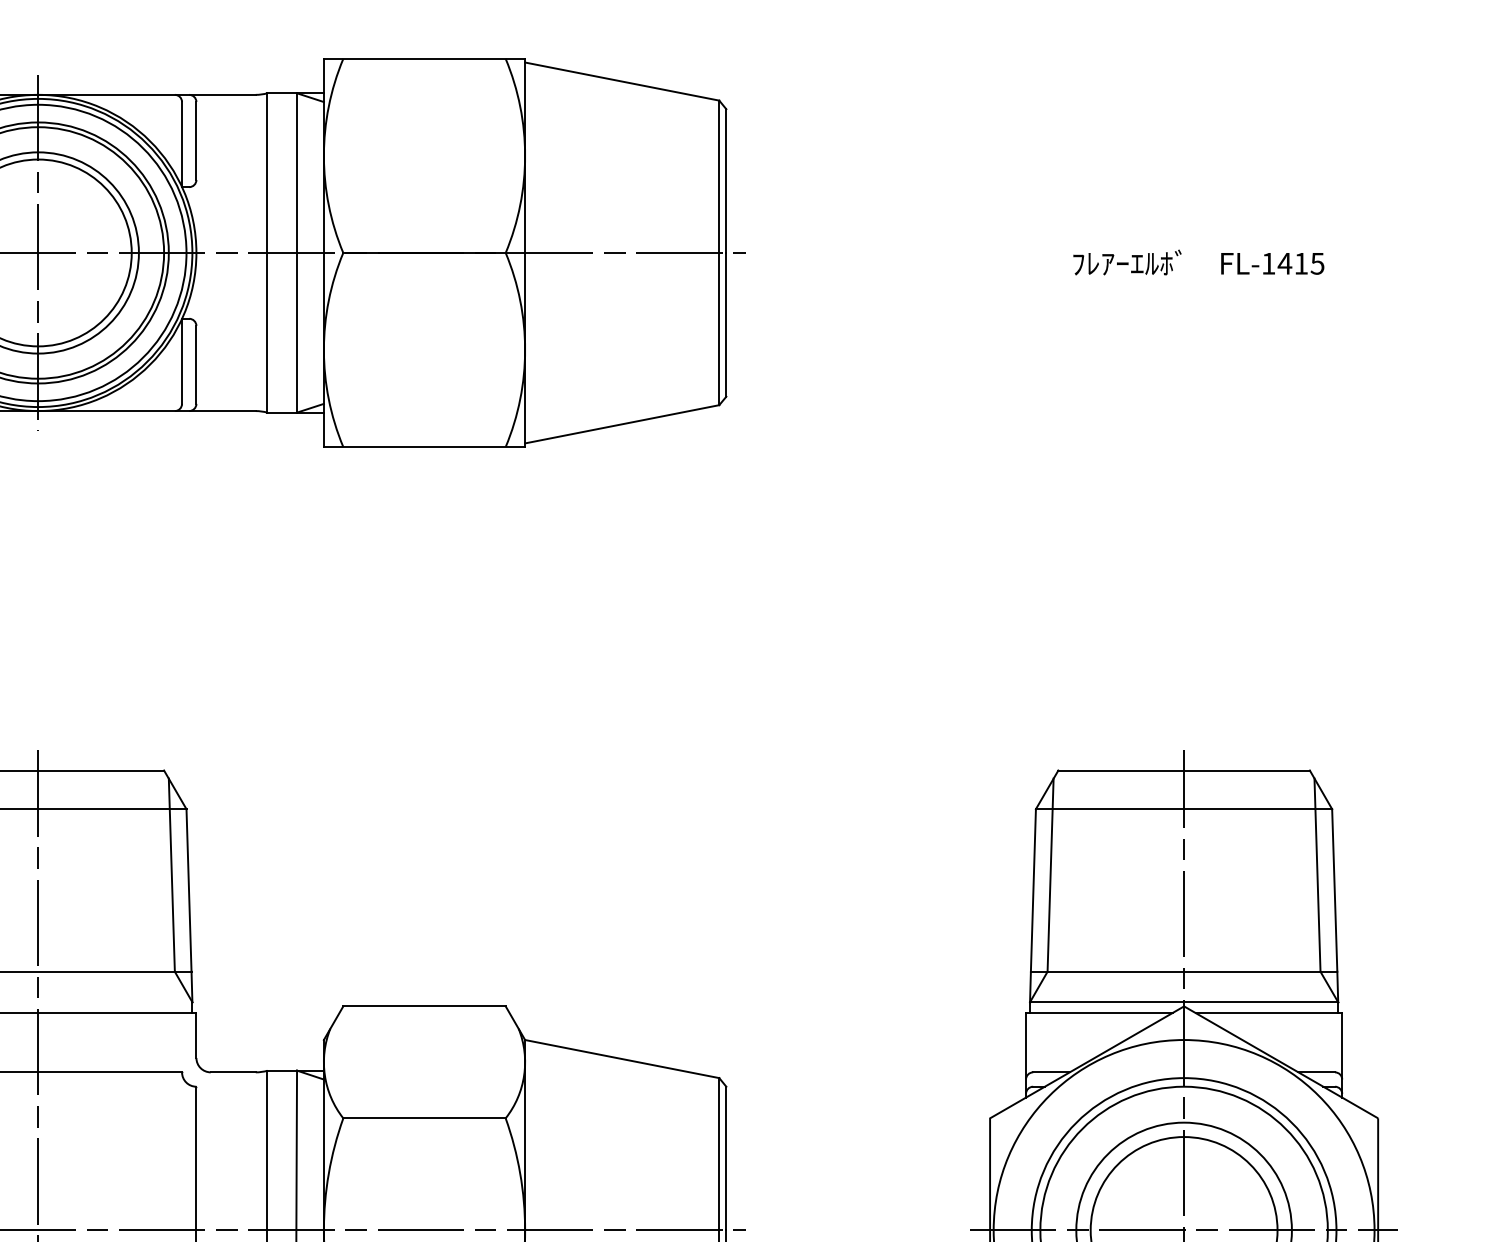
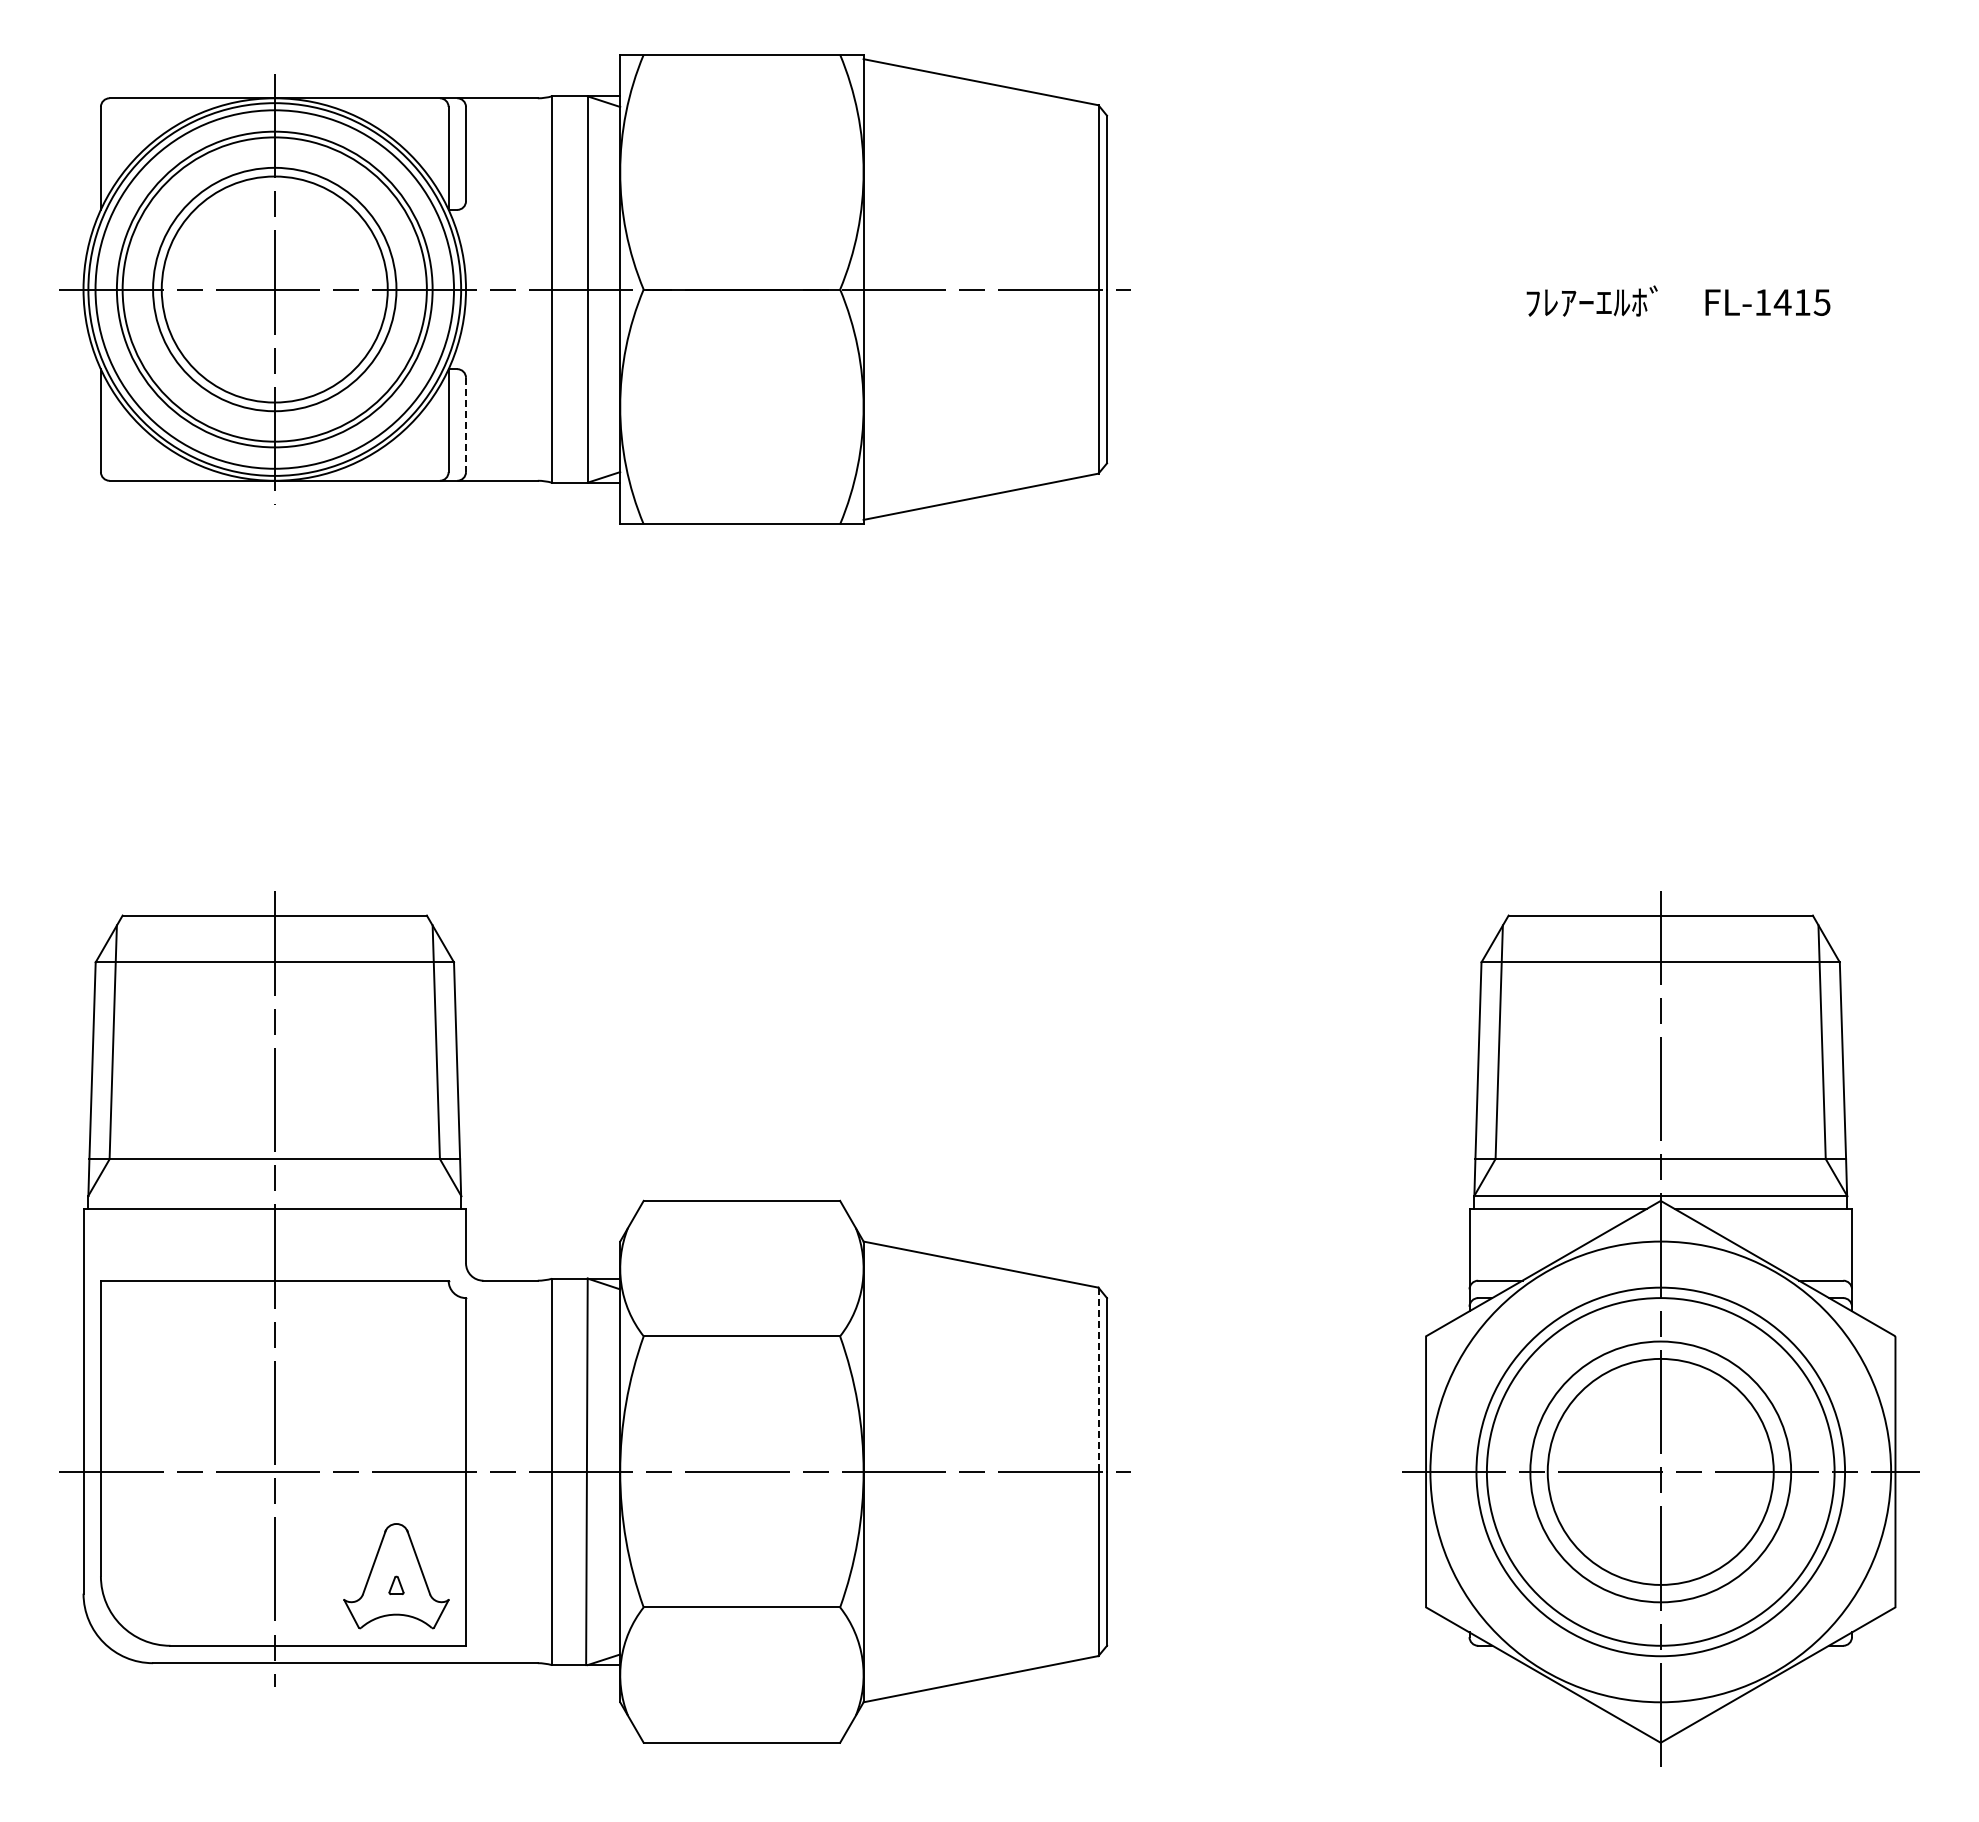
line: (196, 365) -> (466, 425), solid -> dashed
line: (719, 1154) -> (1098, 1380), solid -> dashed

